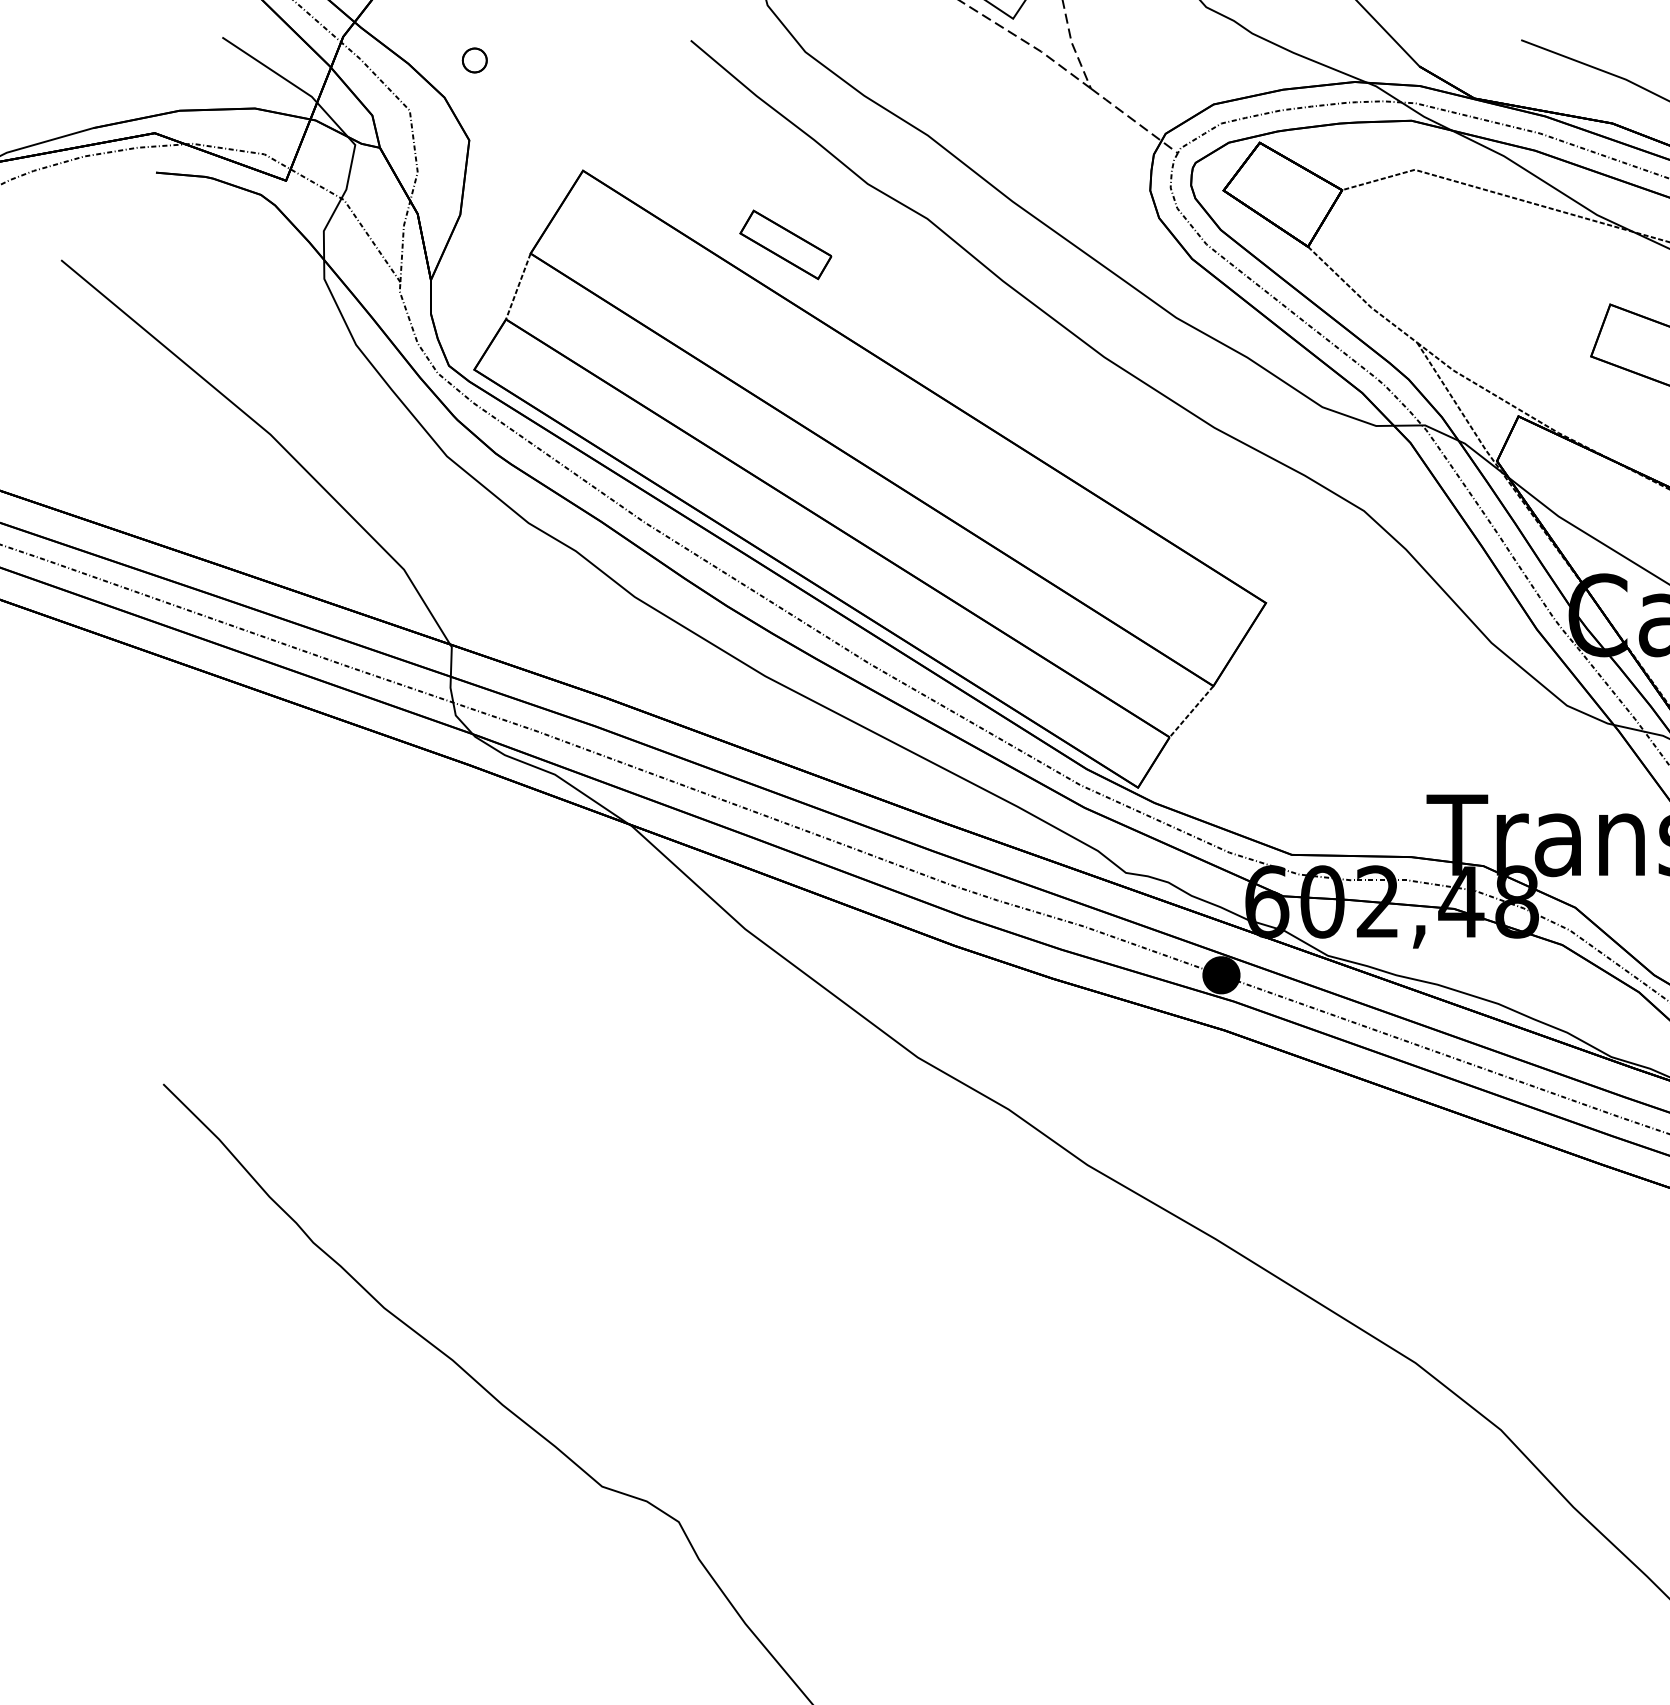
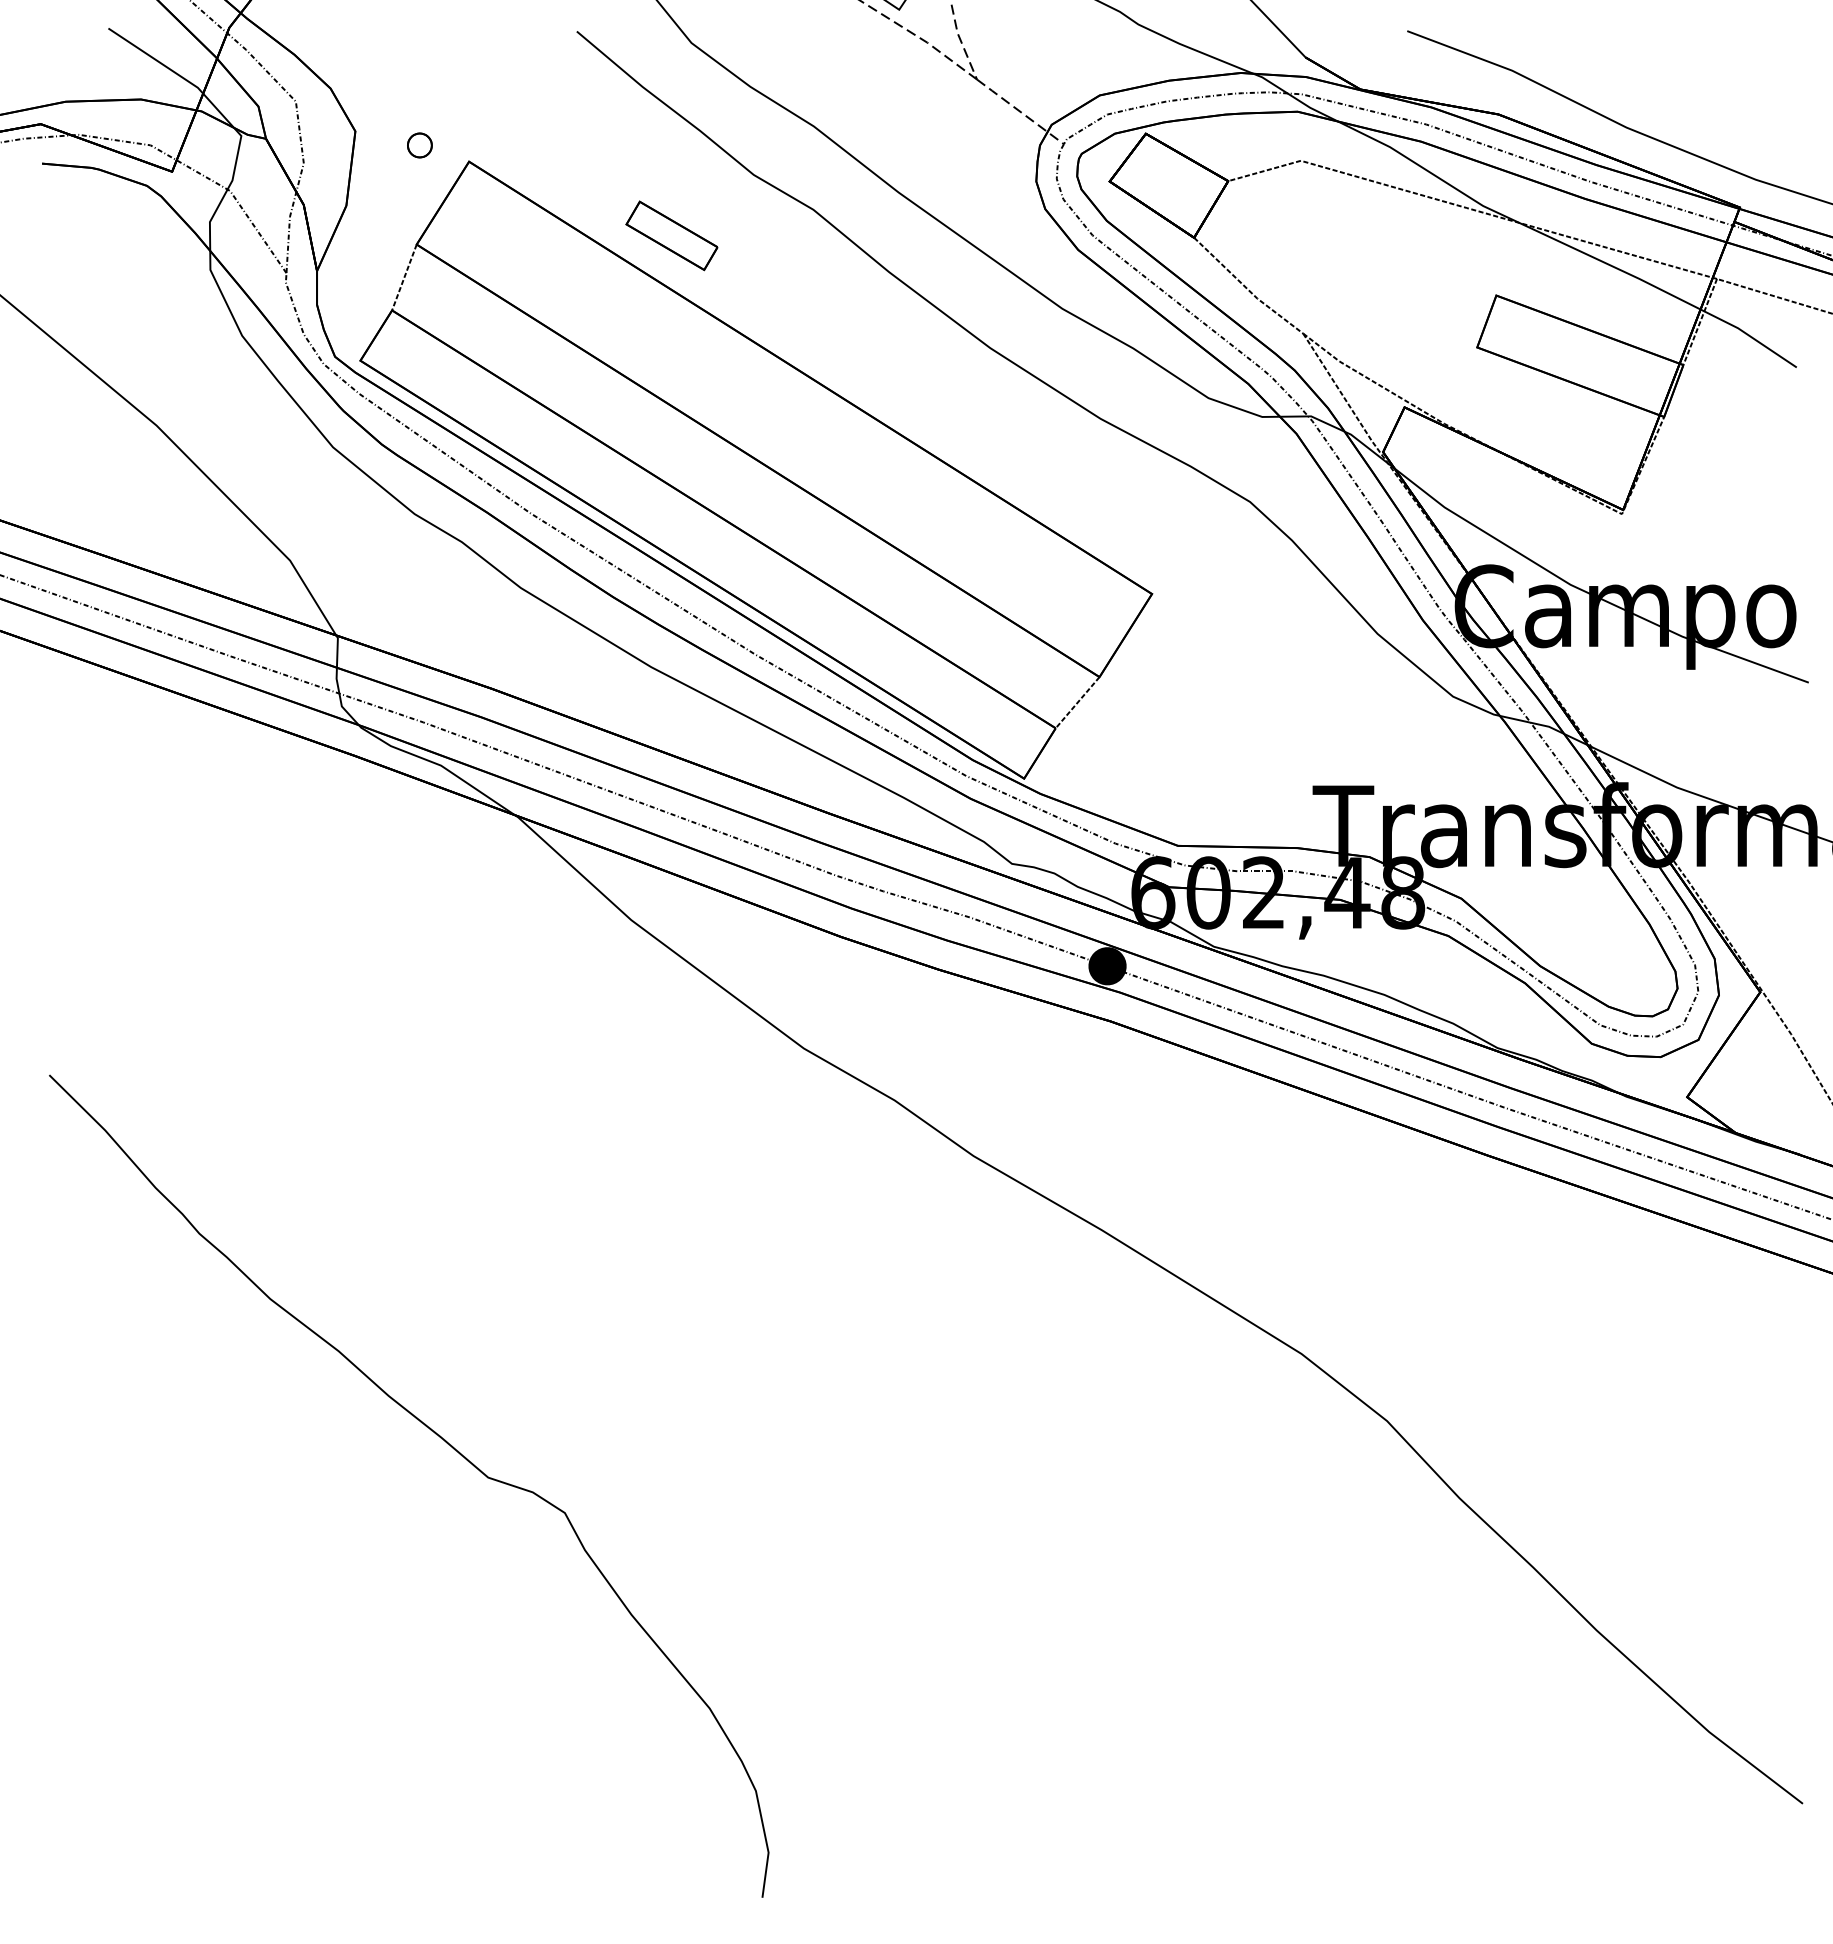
part: (474, 60) -> (419, 145), moved

